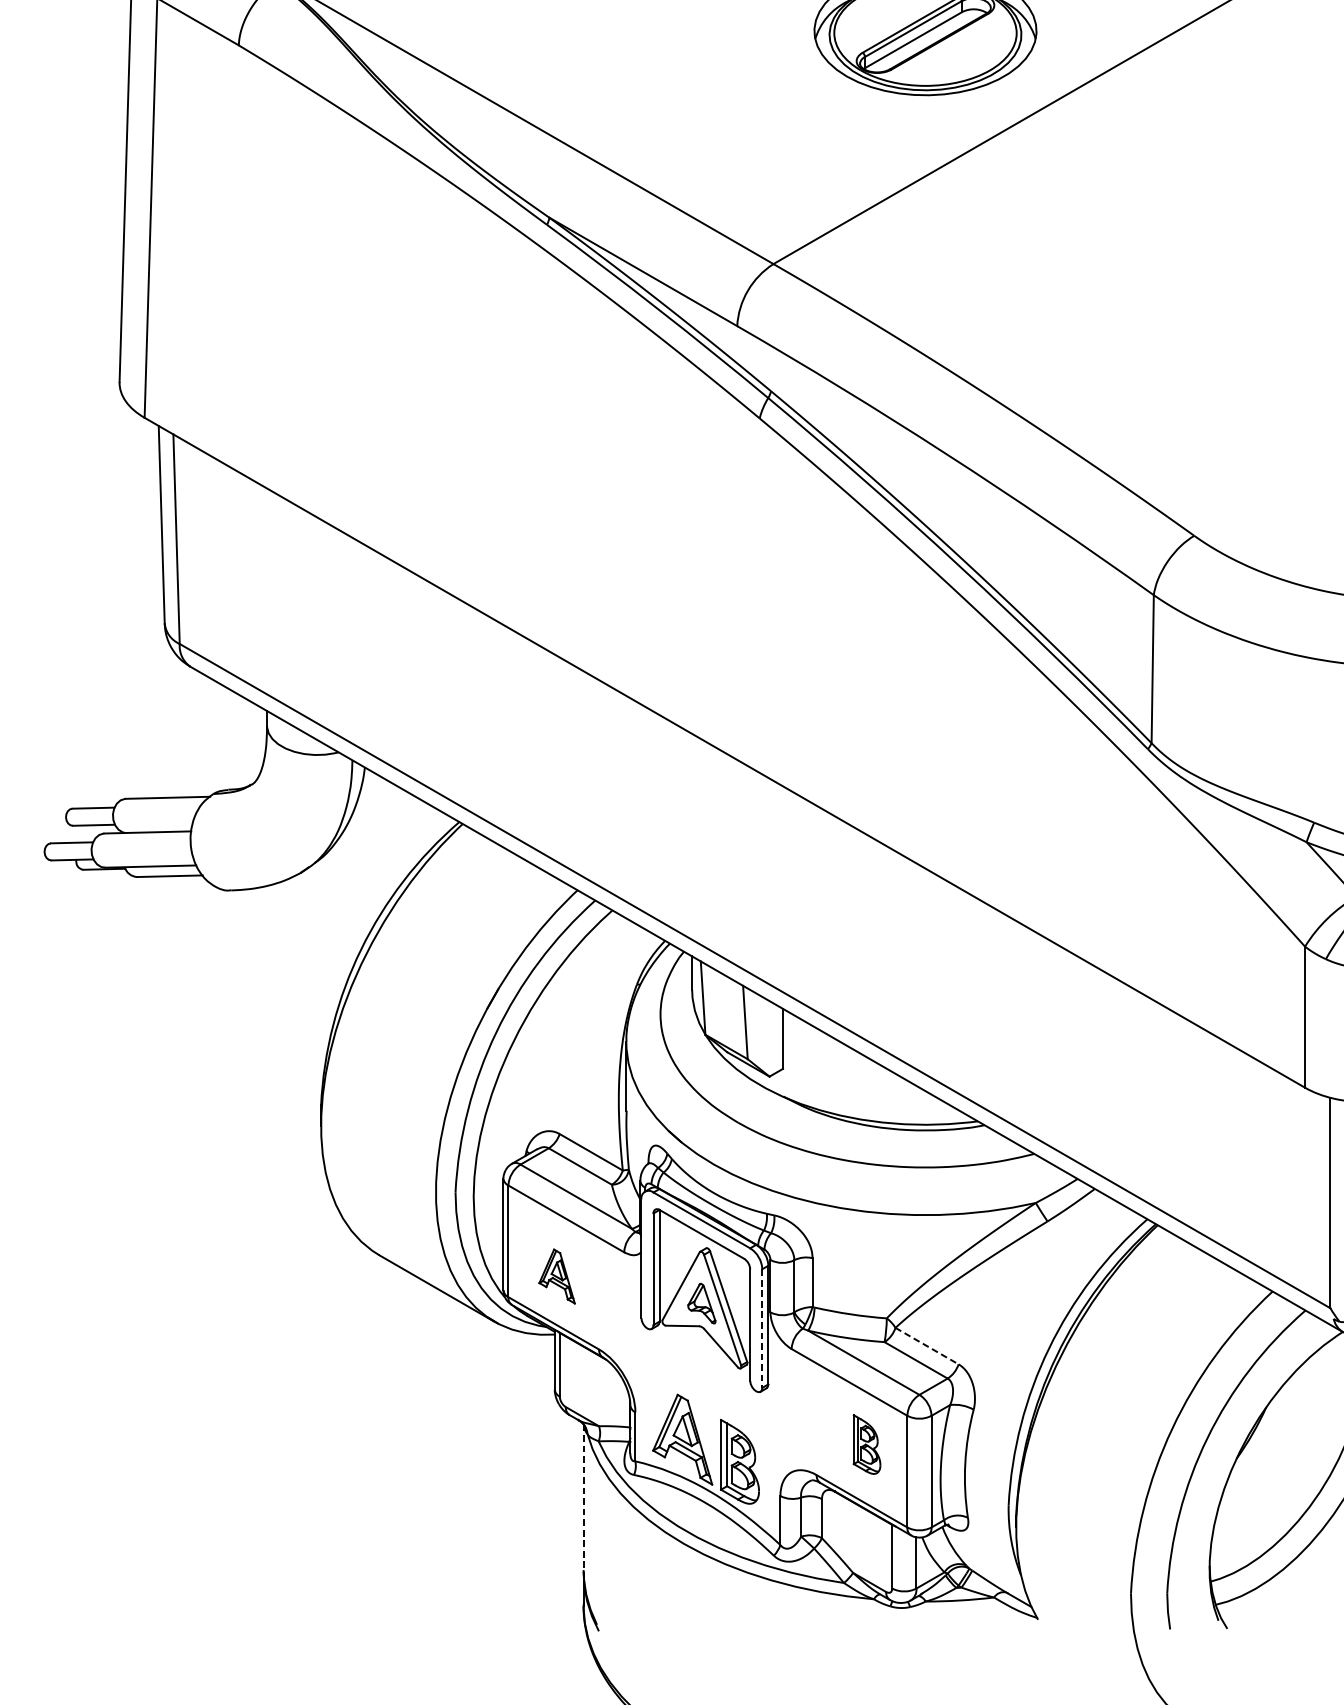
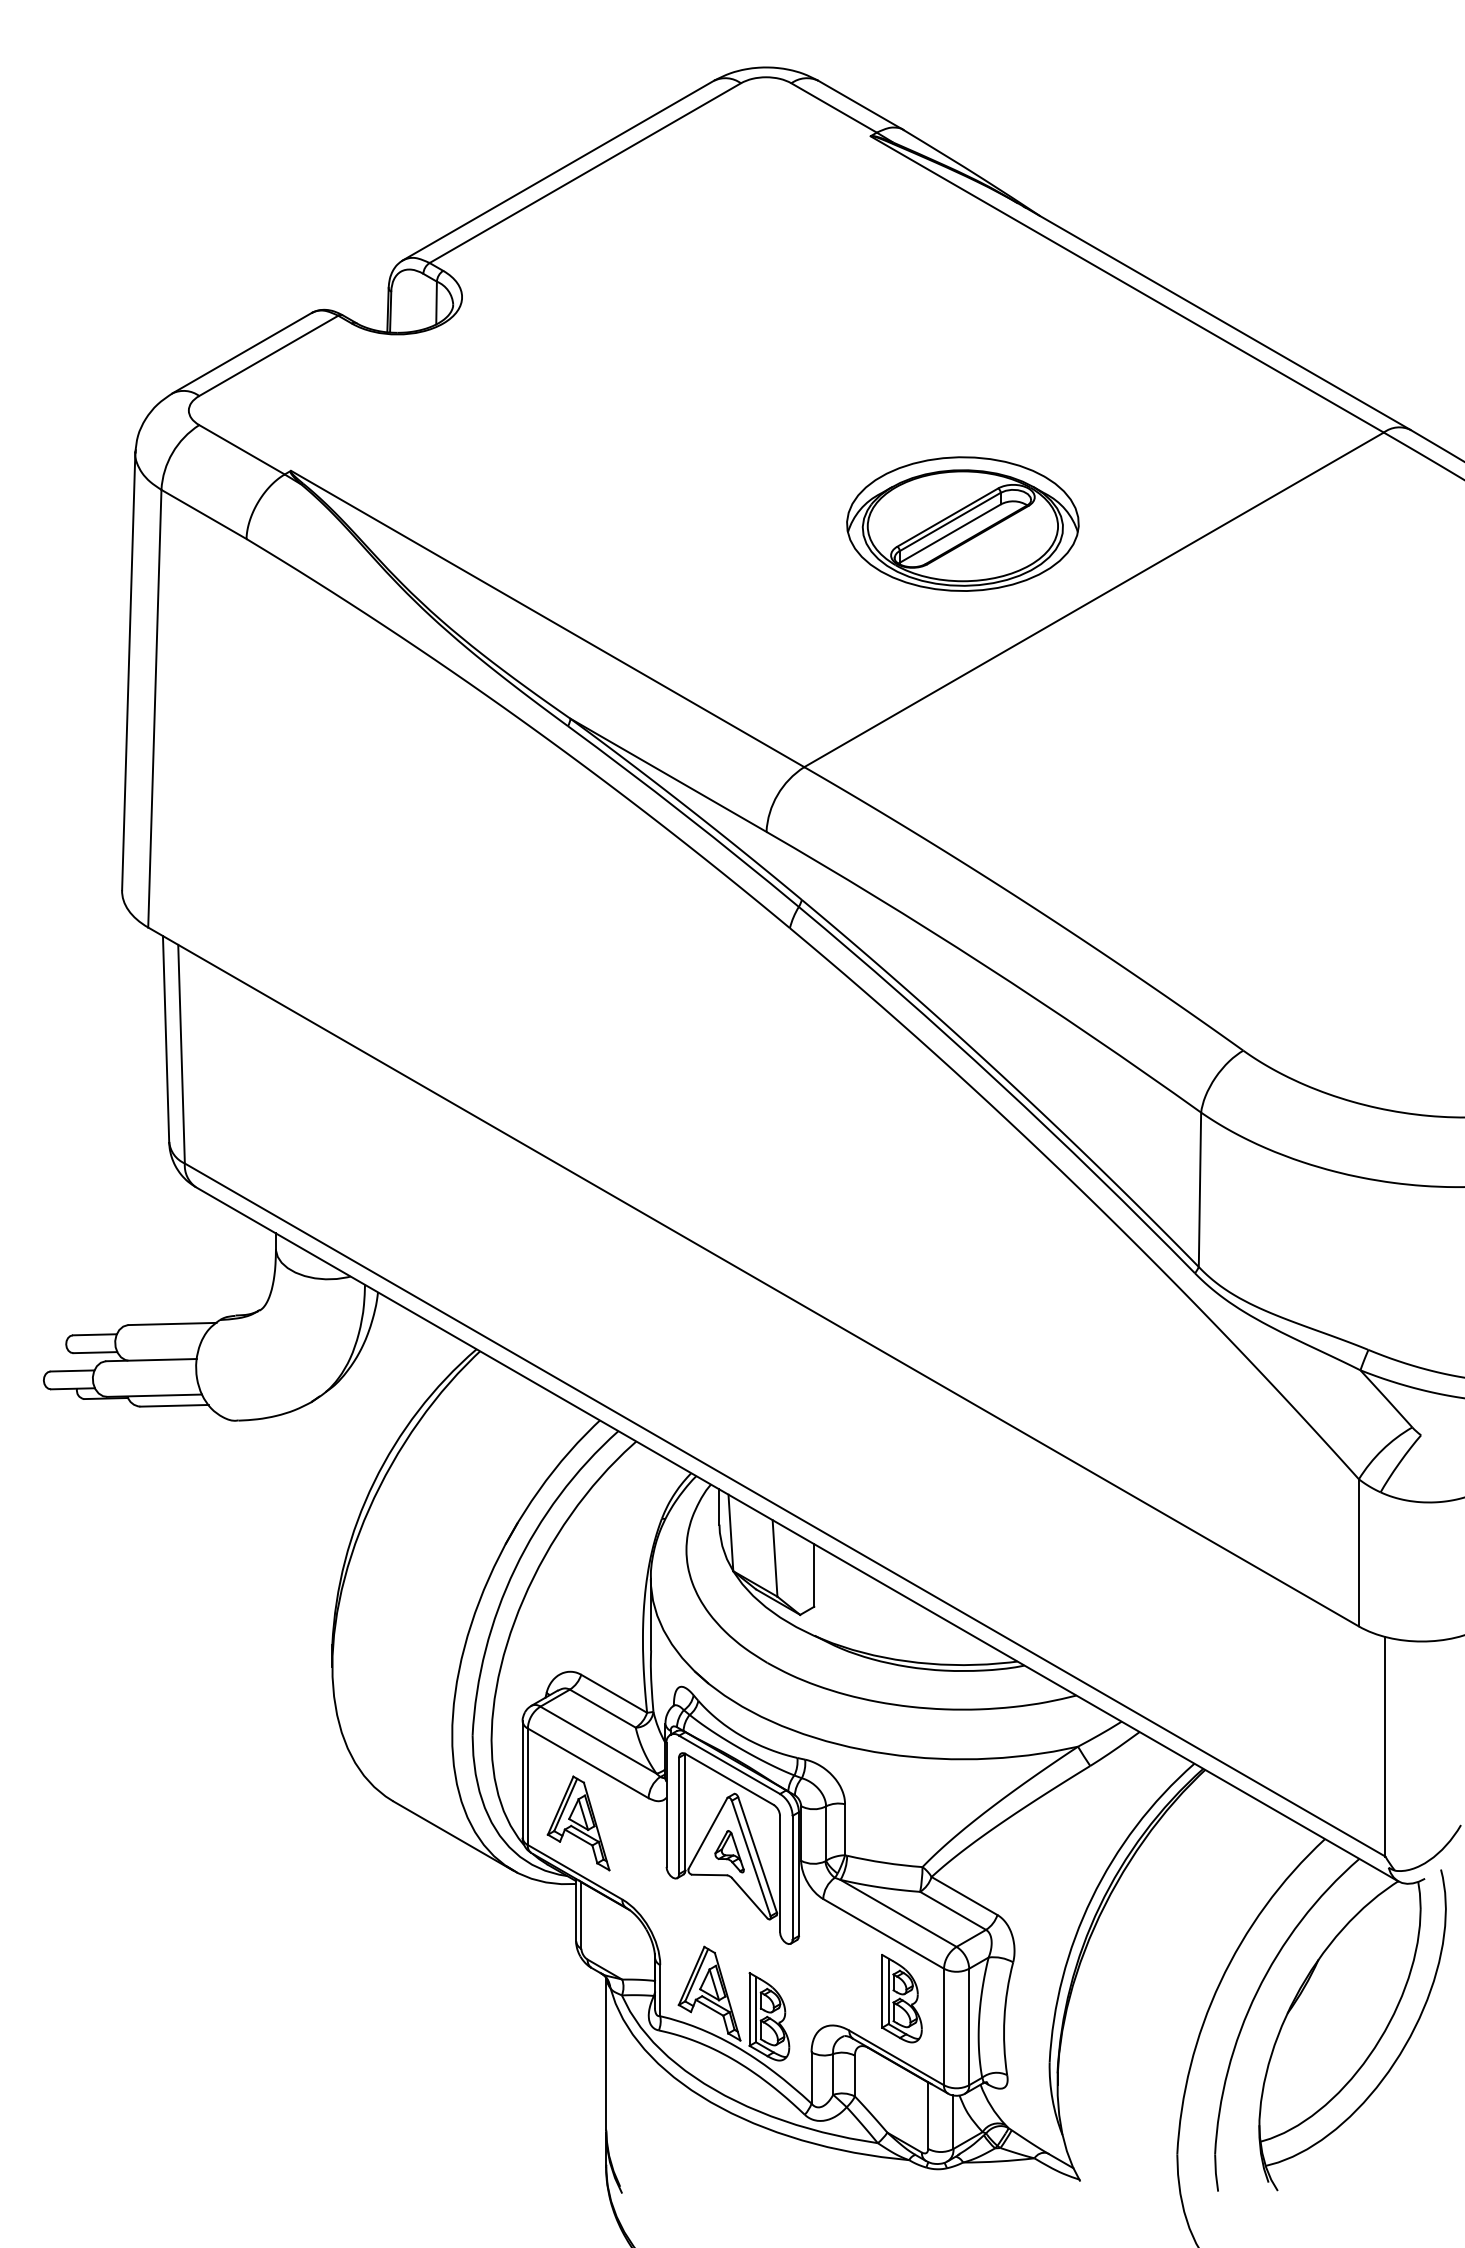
part: (557, 1276) -> (578, 1823), size x1.67
line: (762, 1328) -> (792, 1877), dashed -> solid
line: (927, 1346) -> (964, 1896), dashed -> solid
part: (866, 1444) -> (901, 1998), size x1.43
line: (583, 1497) -> (606, 2053), dashed -> solid

